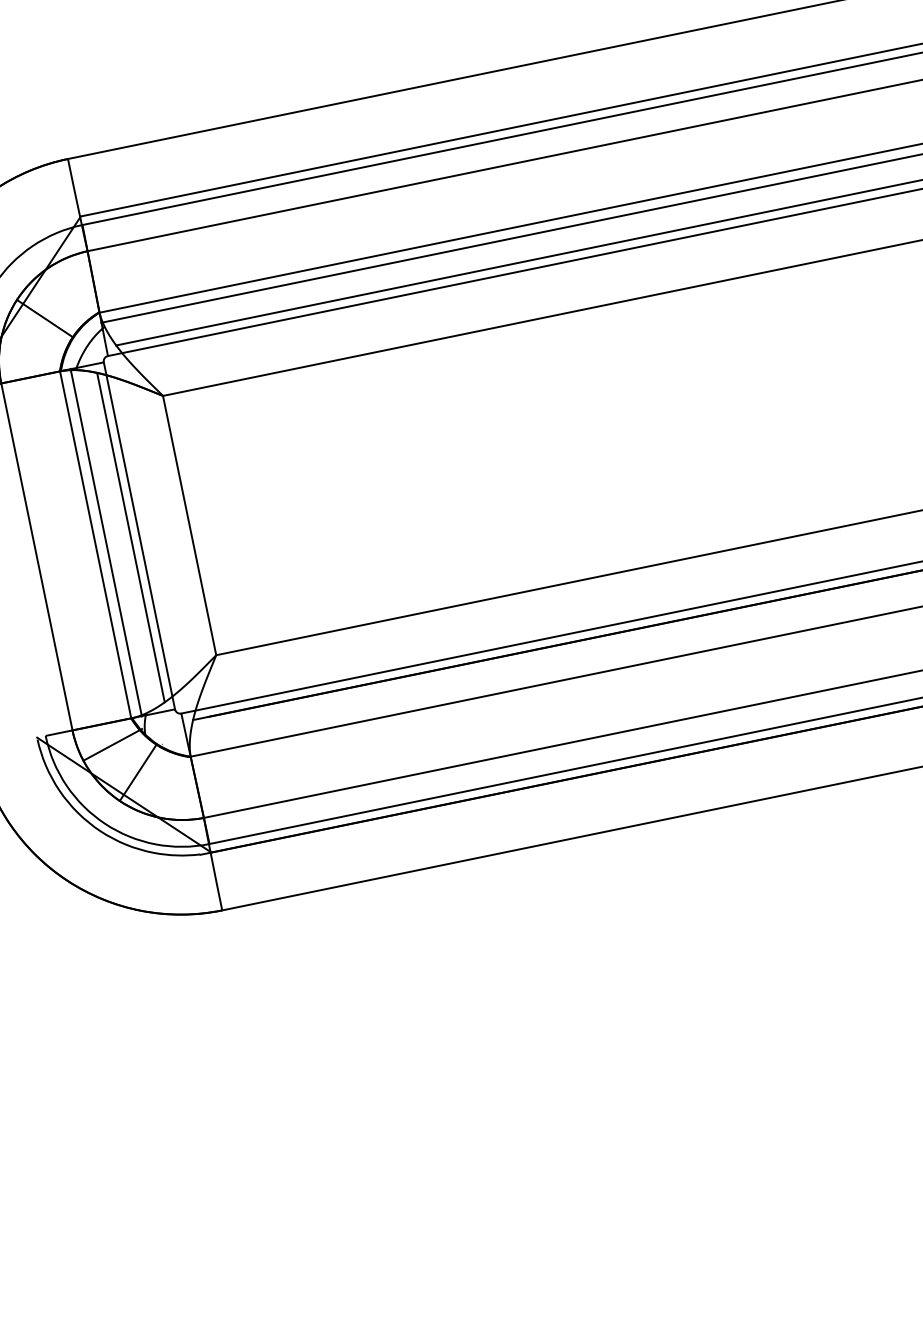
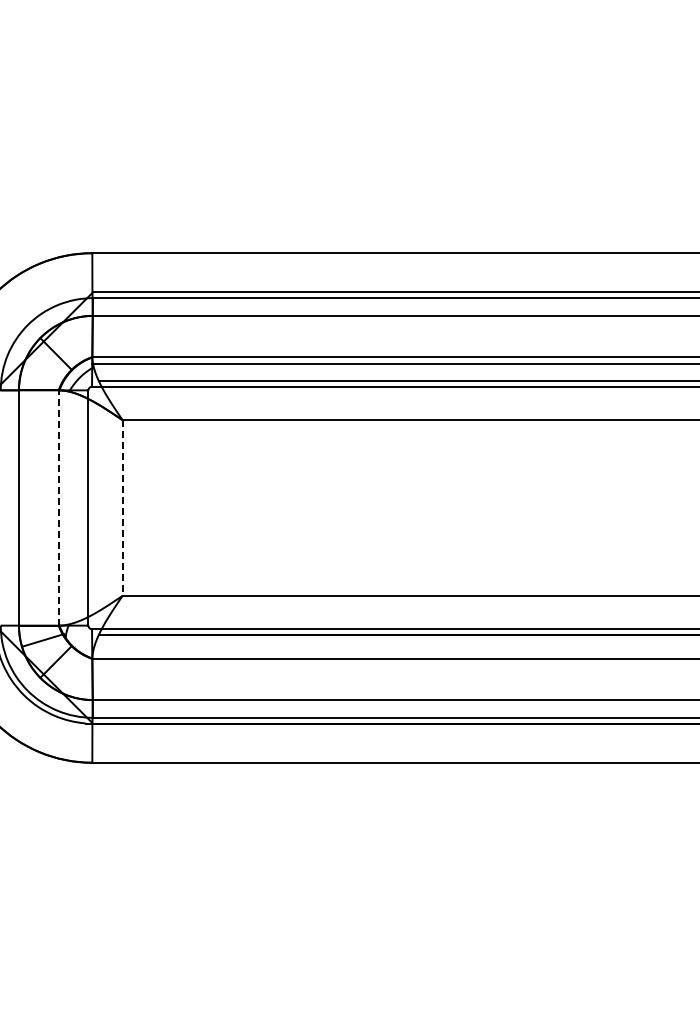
line: (189, 524) -> (122, 507), solid -> dashed
line: (130, 536) -> (82, 507), removed
line: (105, 542) -> (65, 507), removed
line: (95, 545) -> (58, 508), solid -> dashed

